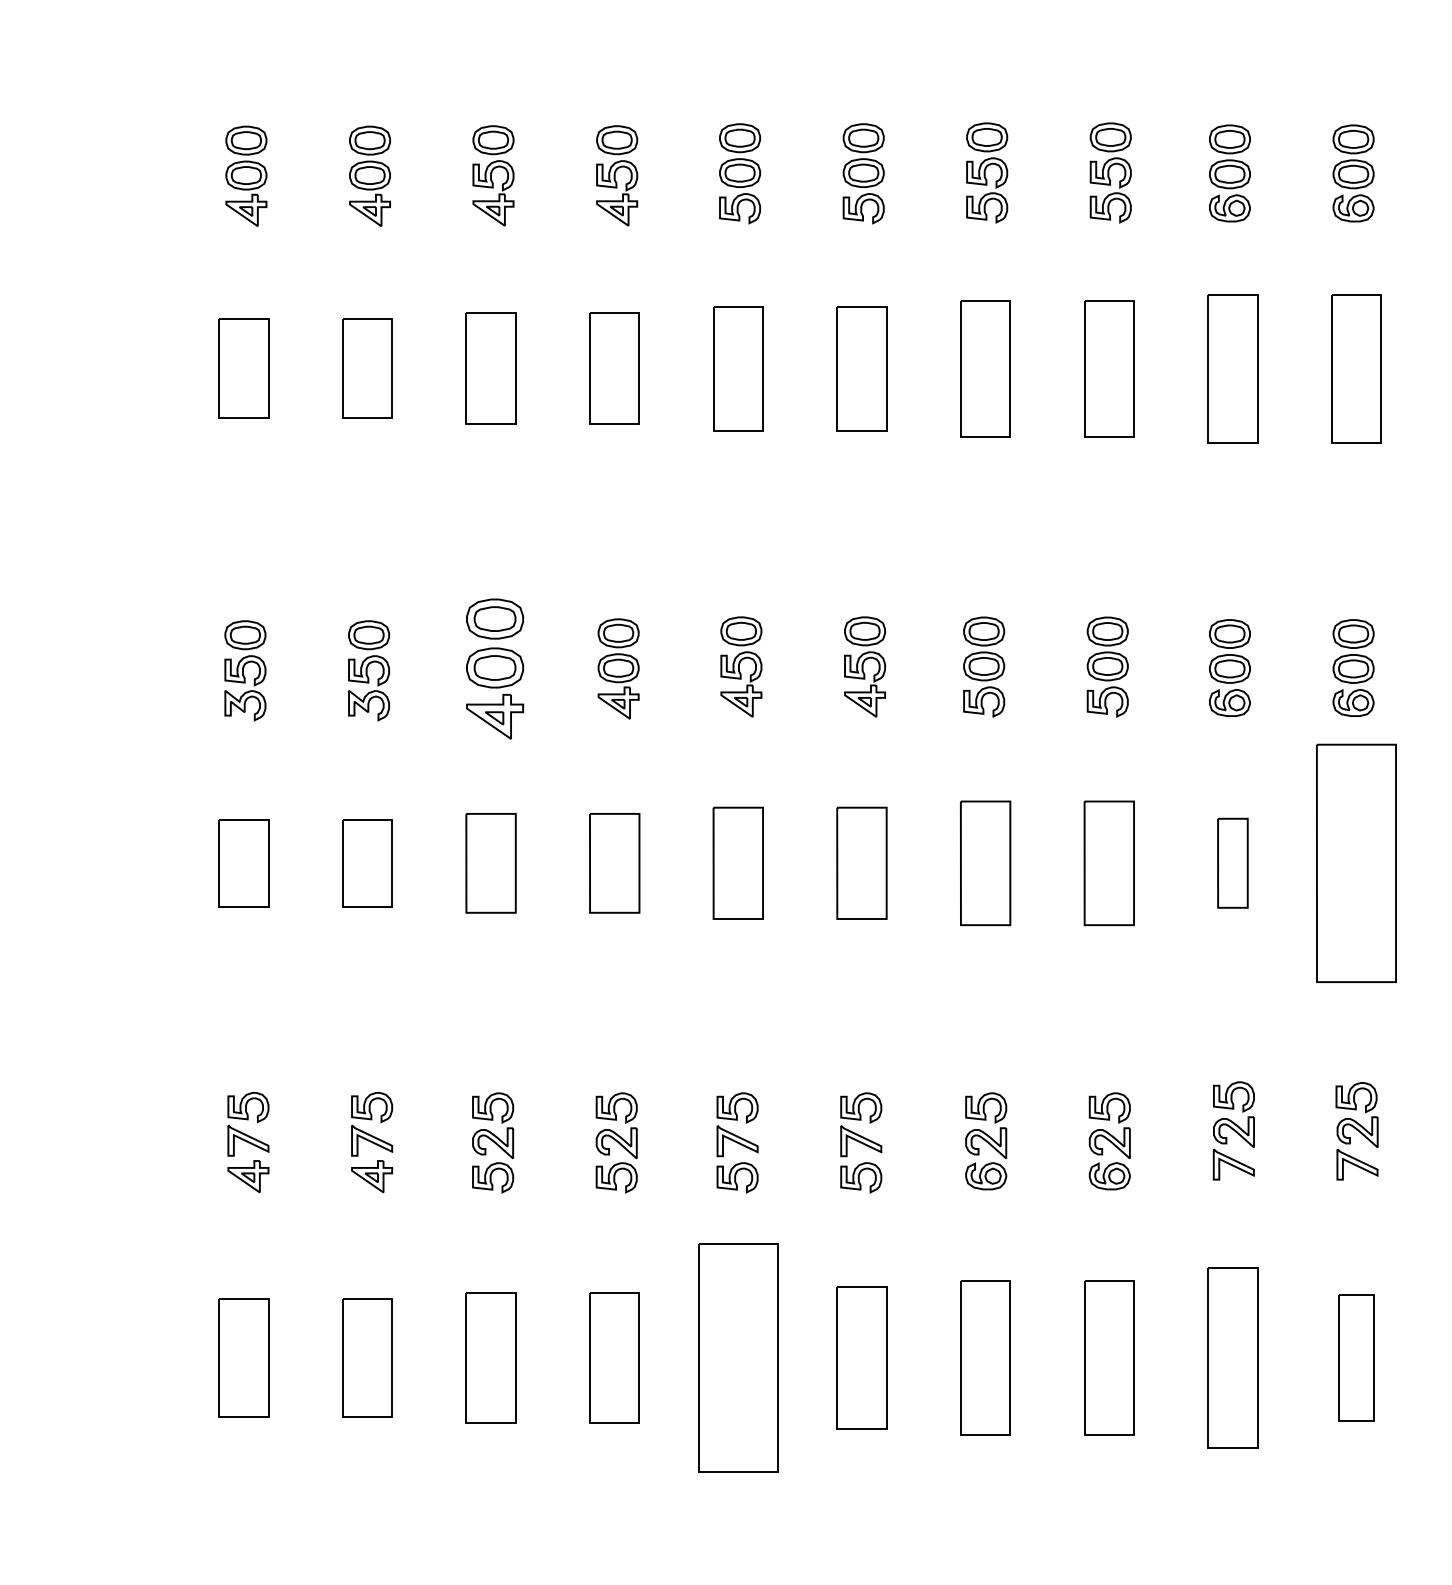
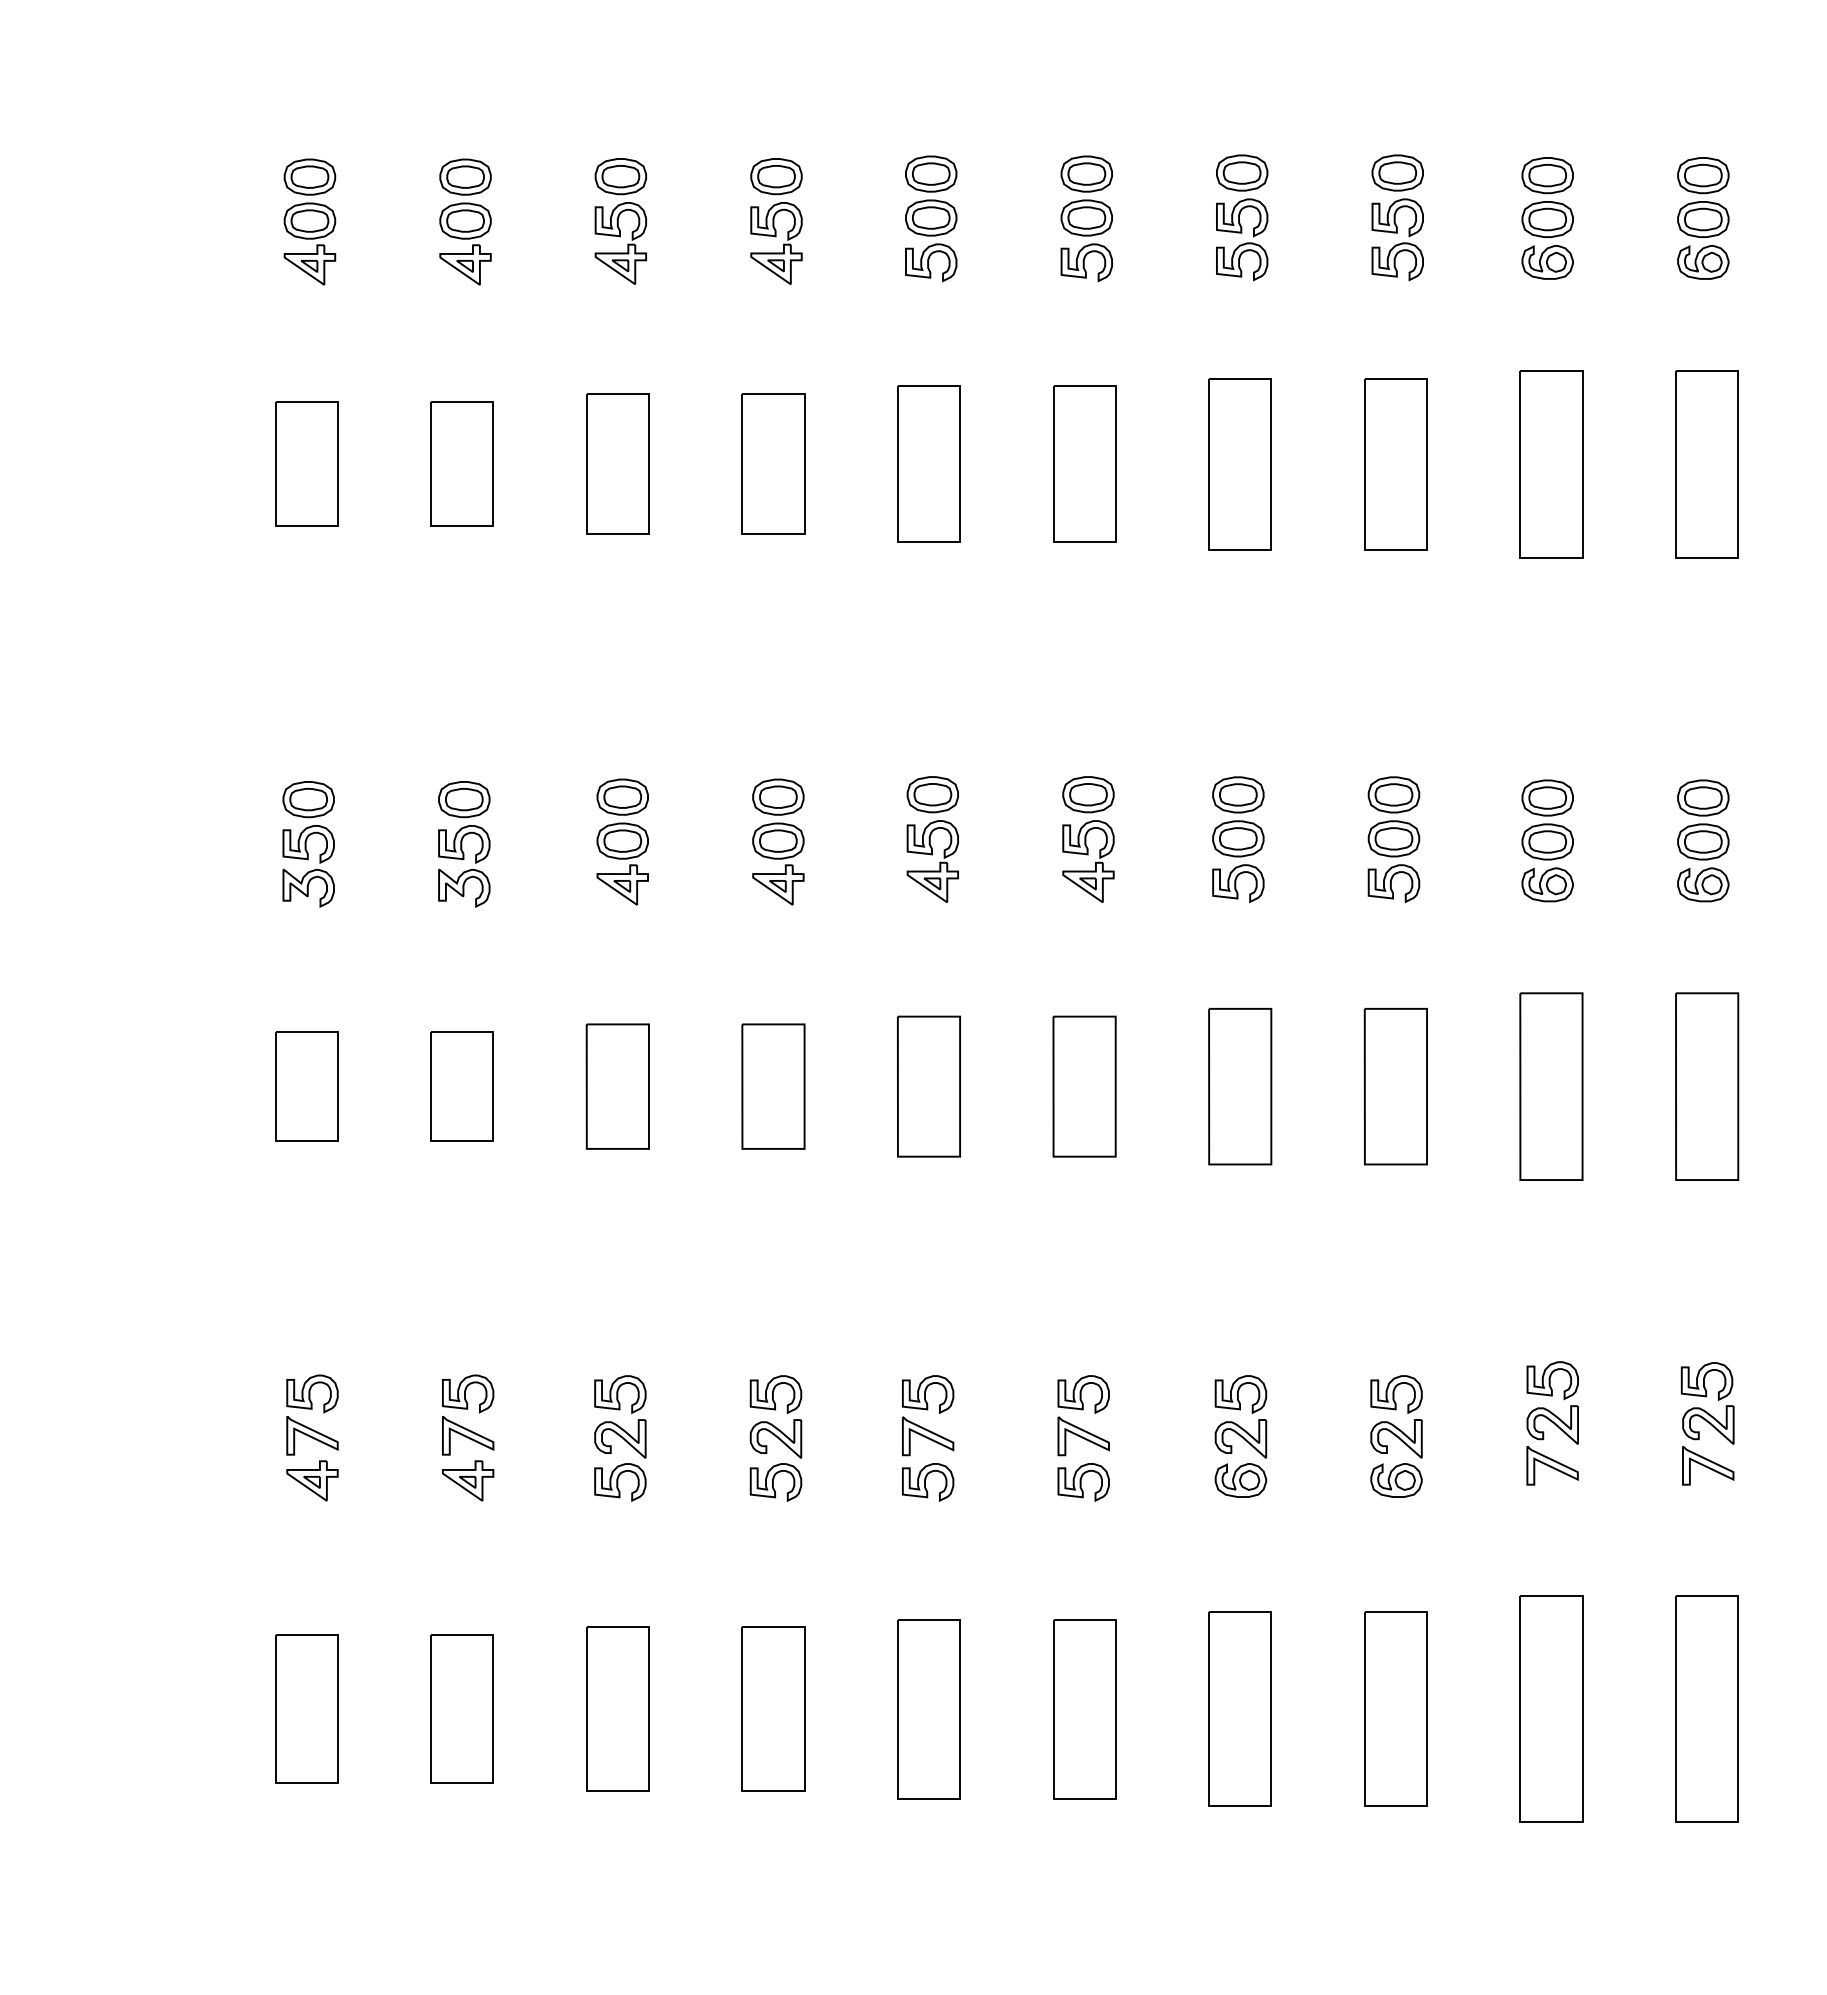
part: (494, 668) -> (622, 841), size x0.71
part: (1232, 863) -> (1551, 1086), size x1.67
part: (1356, 863) -> (1707, 1086), size x0.62
part: (1356, 1357) -> (1706, 1708), size x1.43
part: (737, 1358) -> (928, 1709), size x0.62

